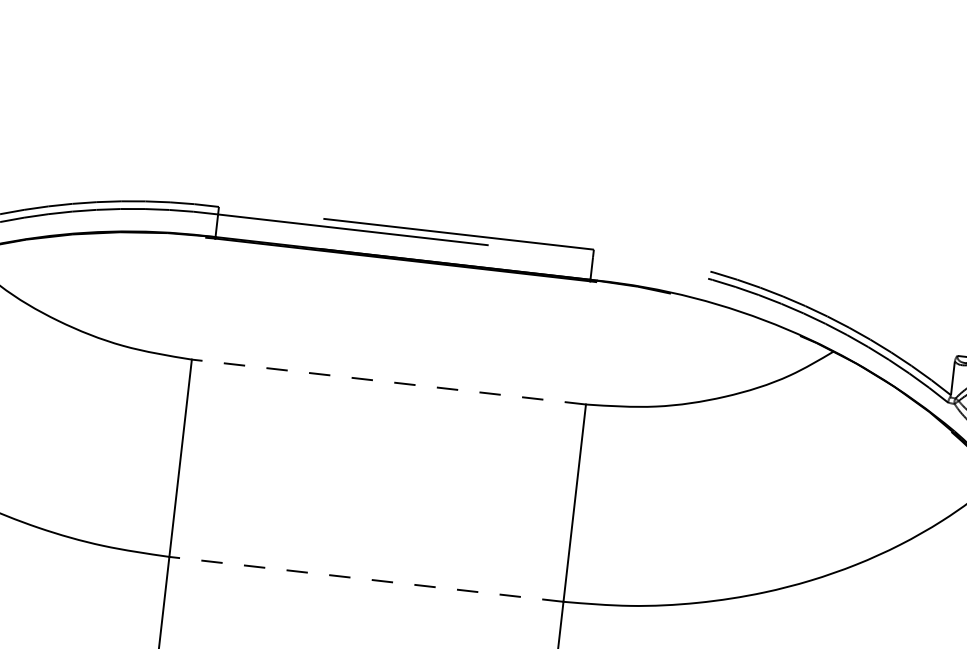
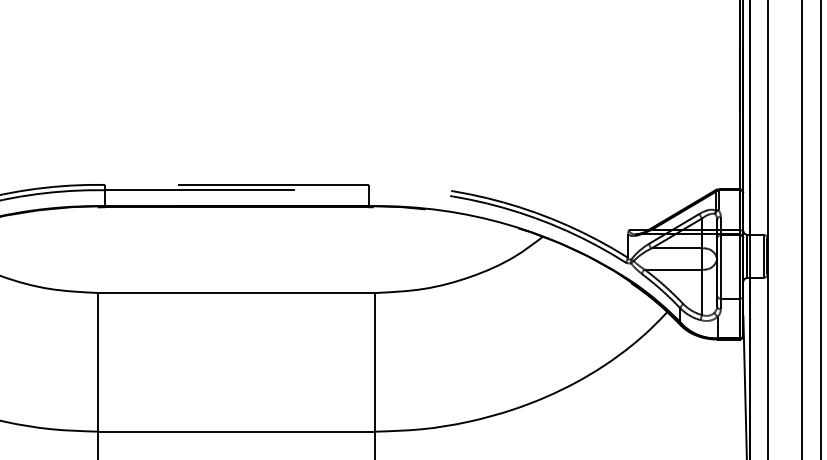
line: (388, 382) -> (236, 293), dashed -> solid
line: (365, 579) -> (236, 431), dashed -> solid

